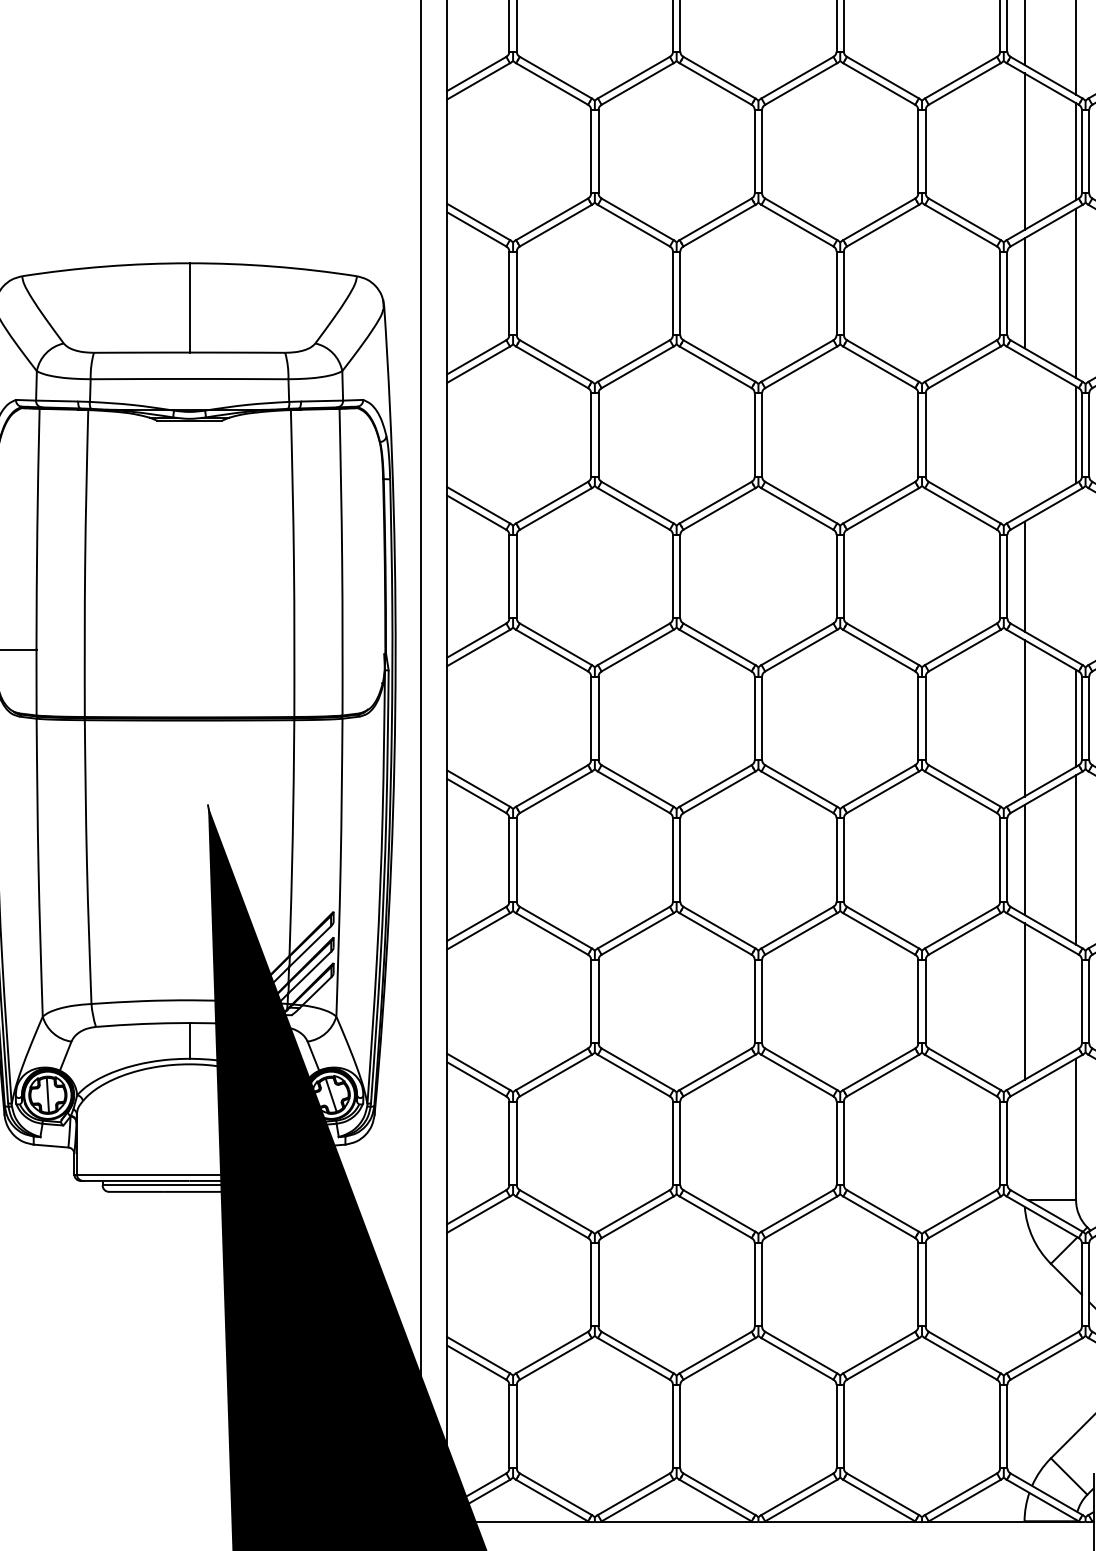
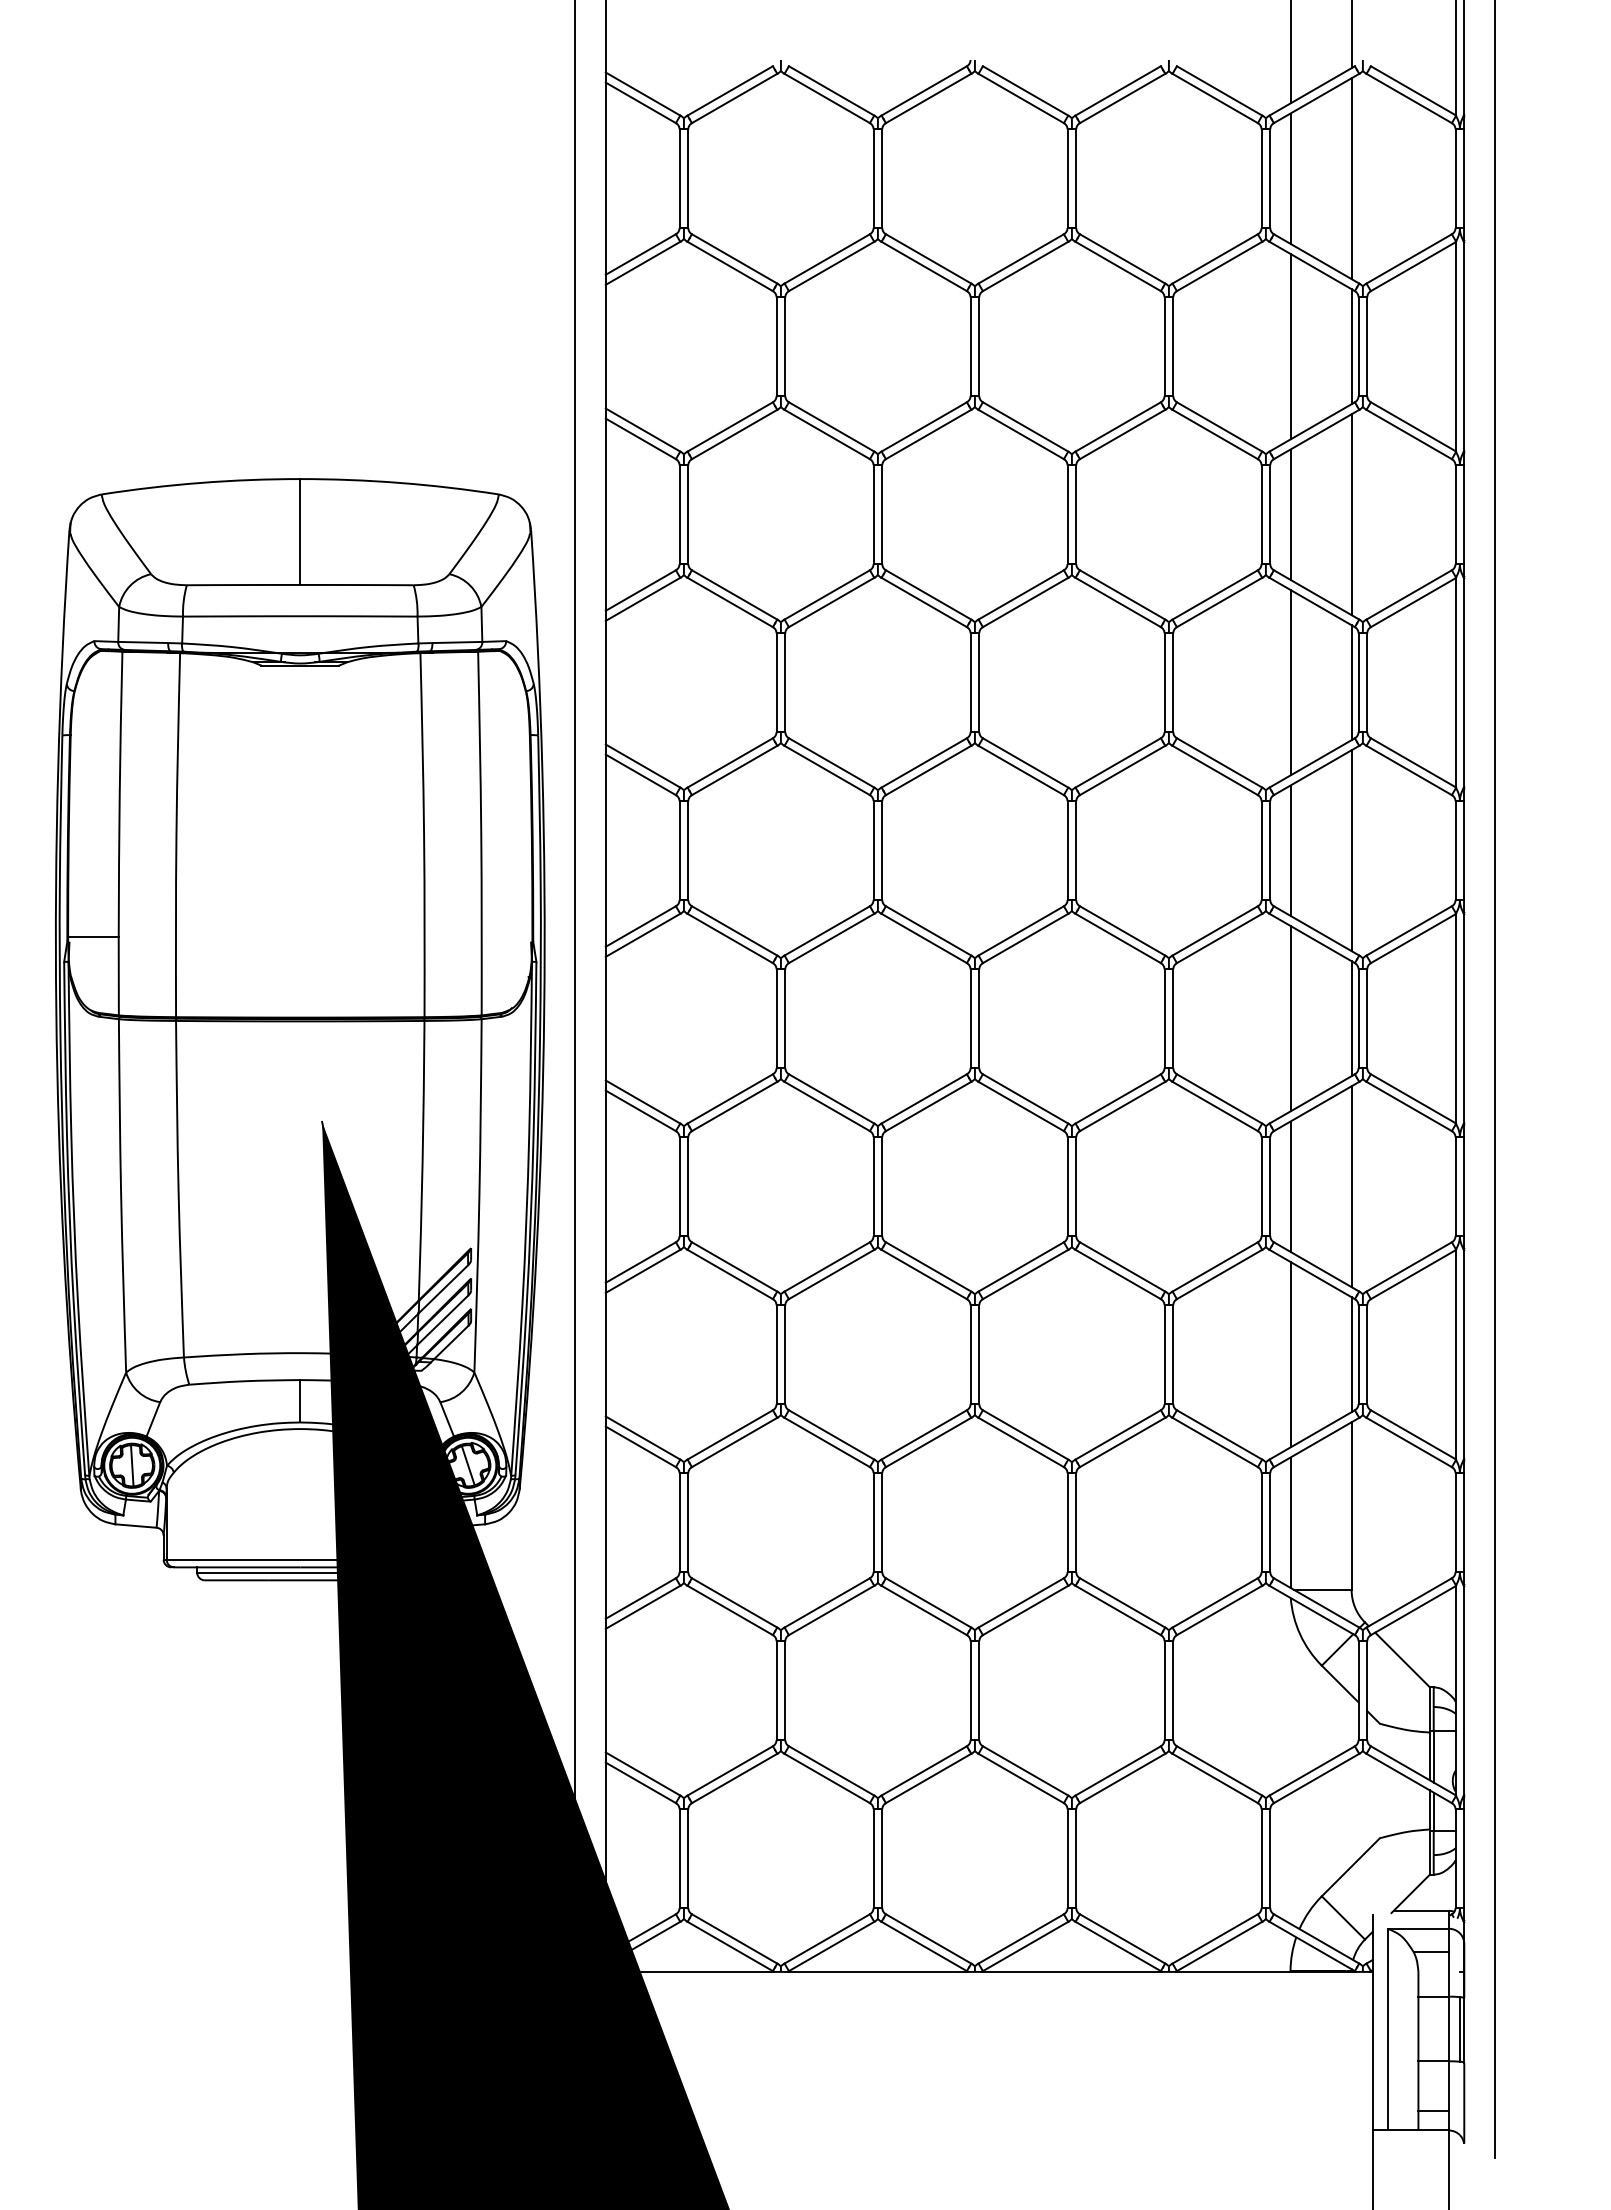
line: (1024, 434) -> (1290, 682), added
line: (1075, 576) -> (1351, 850), added
line: (1075, 1001) -> (1351, 1354), added
line: (1024, 1143) -> (1290, 1522), added

